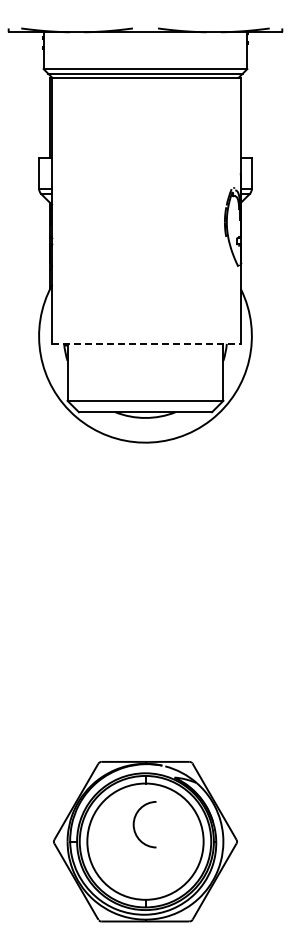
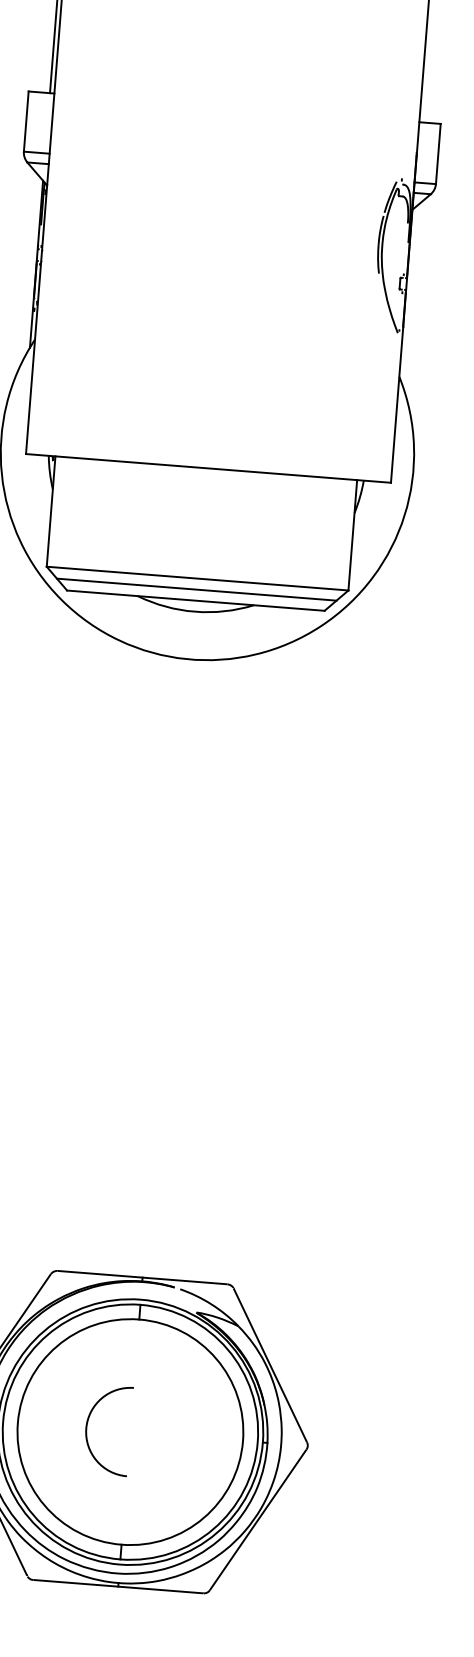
line: (147, 343) -> (210, 467), dashed -> solid
line: (145, 406) -> (196, 589), added
arc: (135, 820) -> (90, 1420), moved

